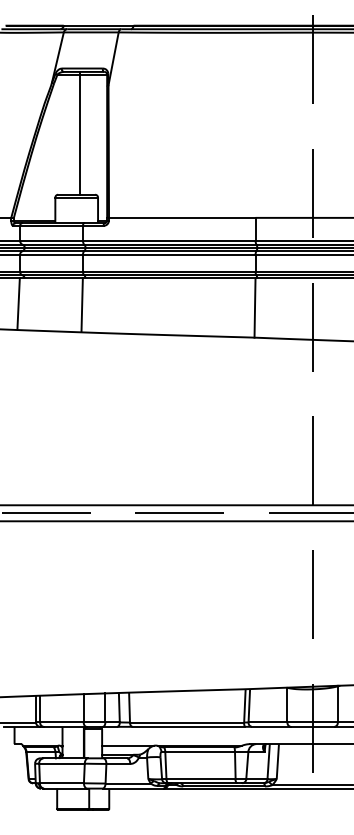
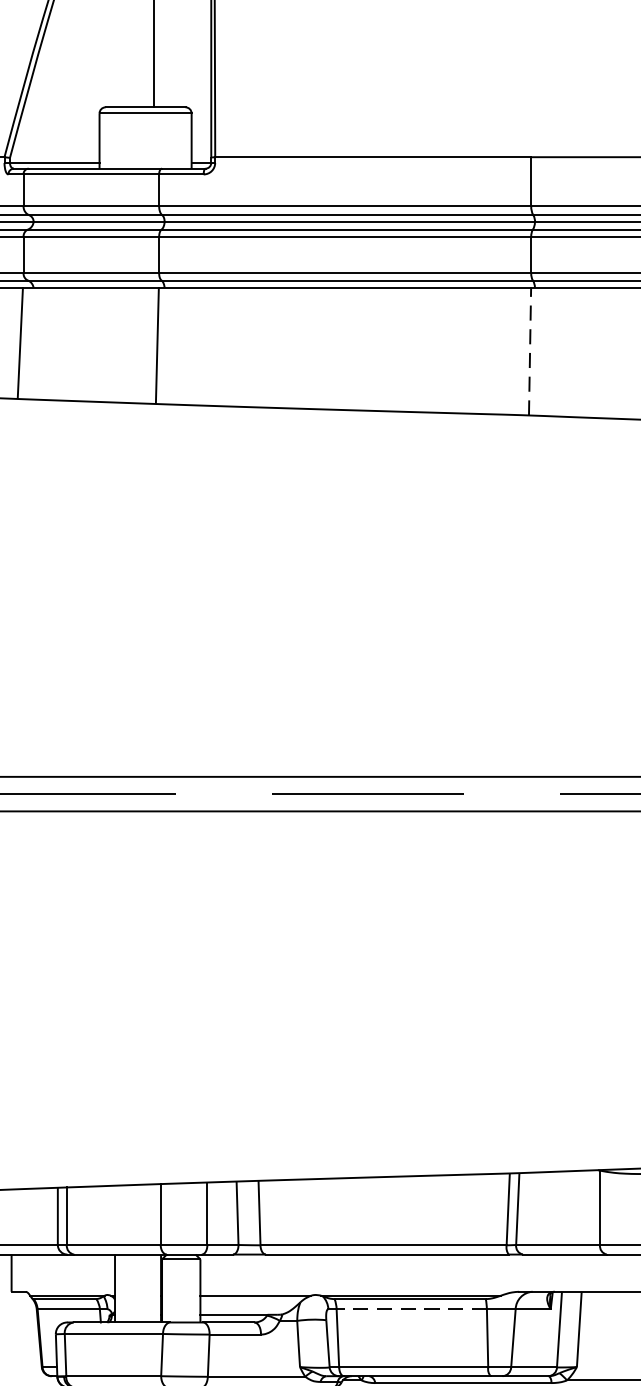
line: (255, 308) -> (531, 352), solid -> dashed
line: (200, 752) -> (412, 1309), solid -> dashed

